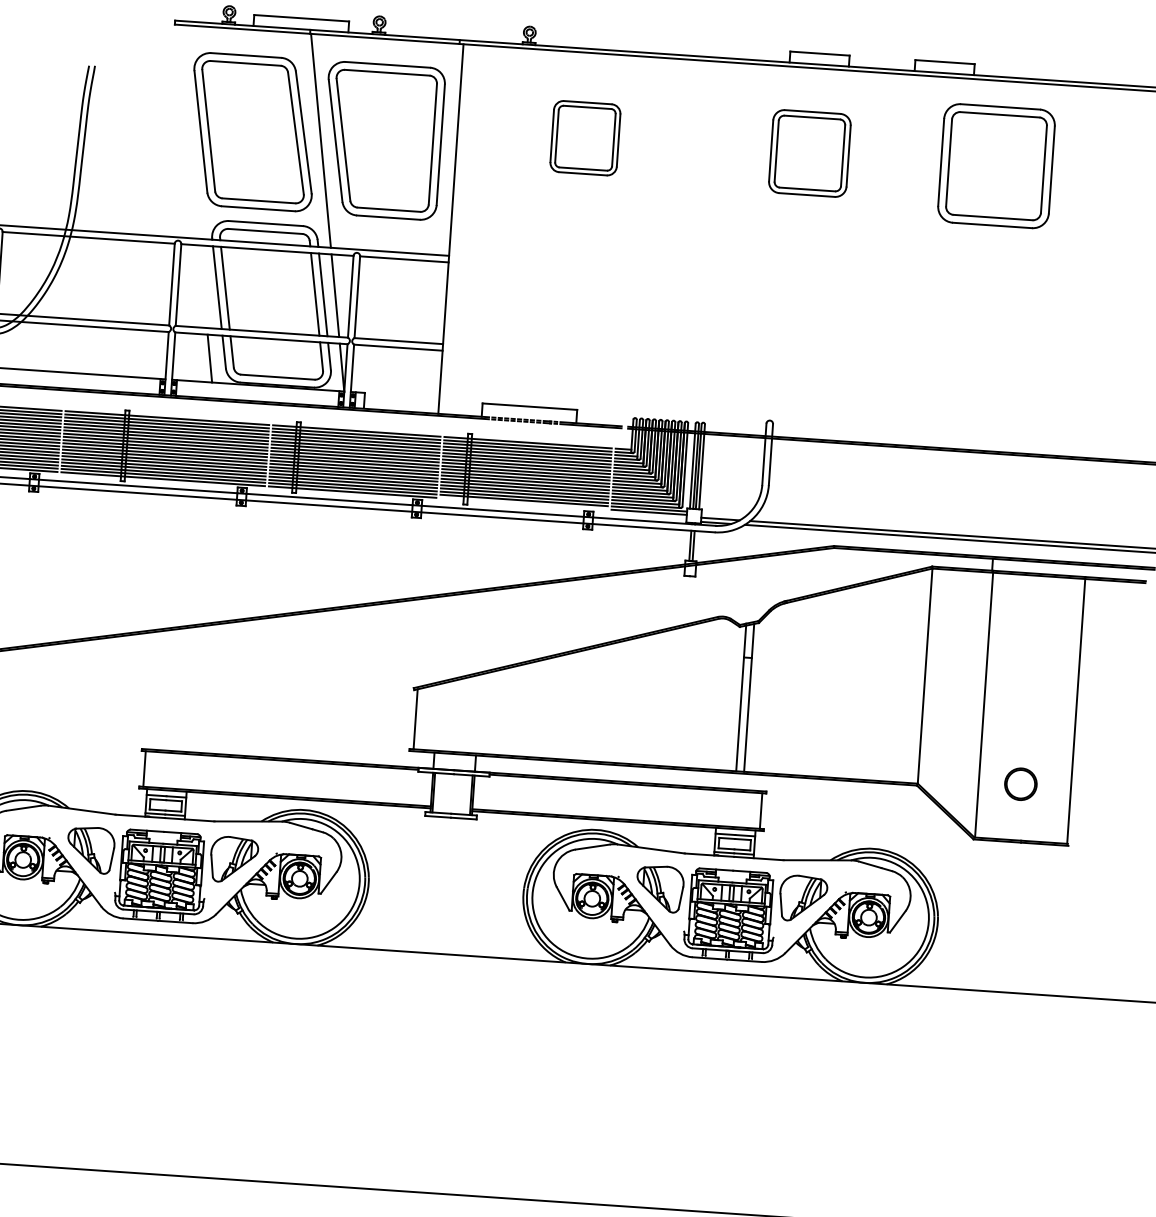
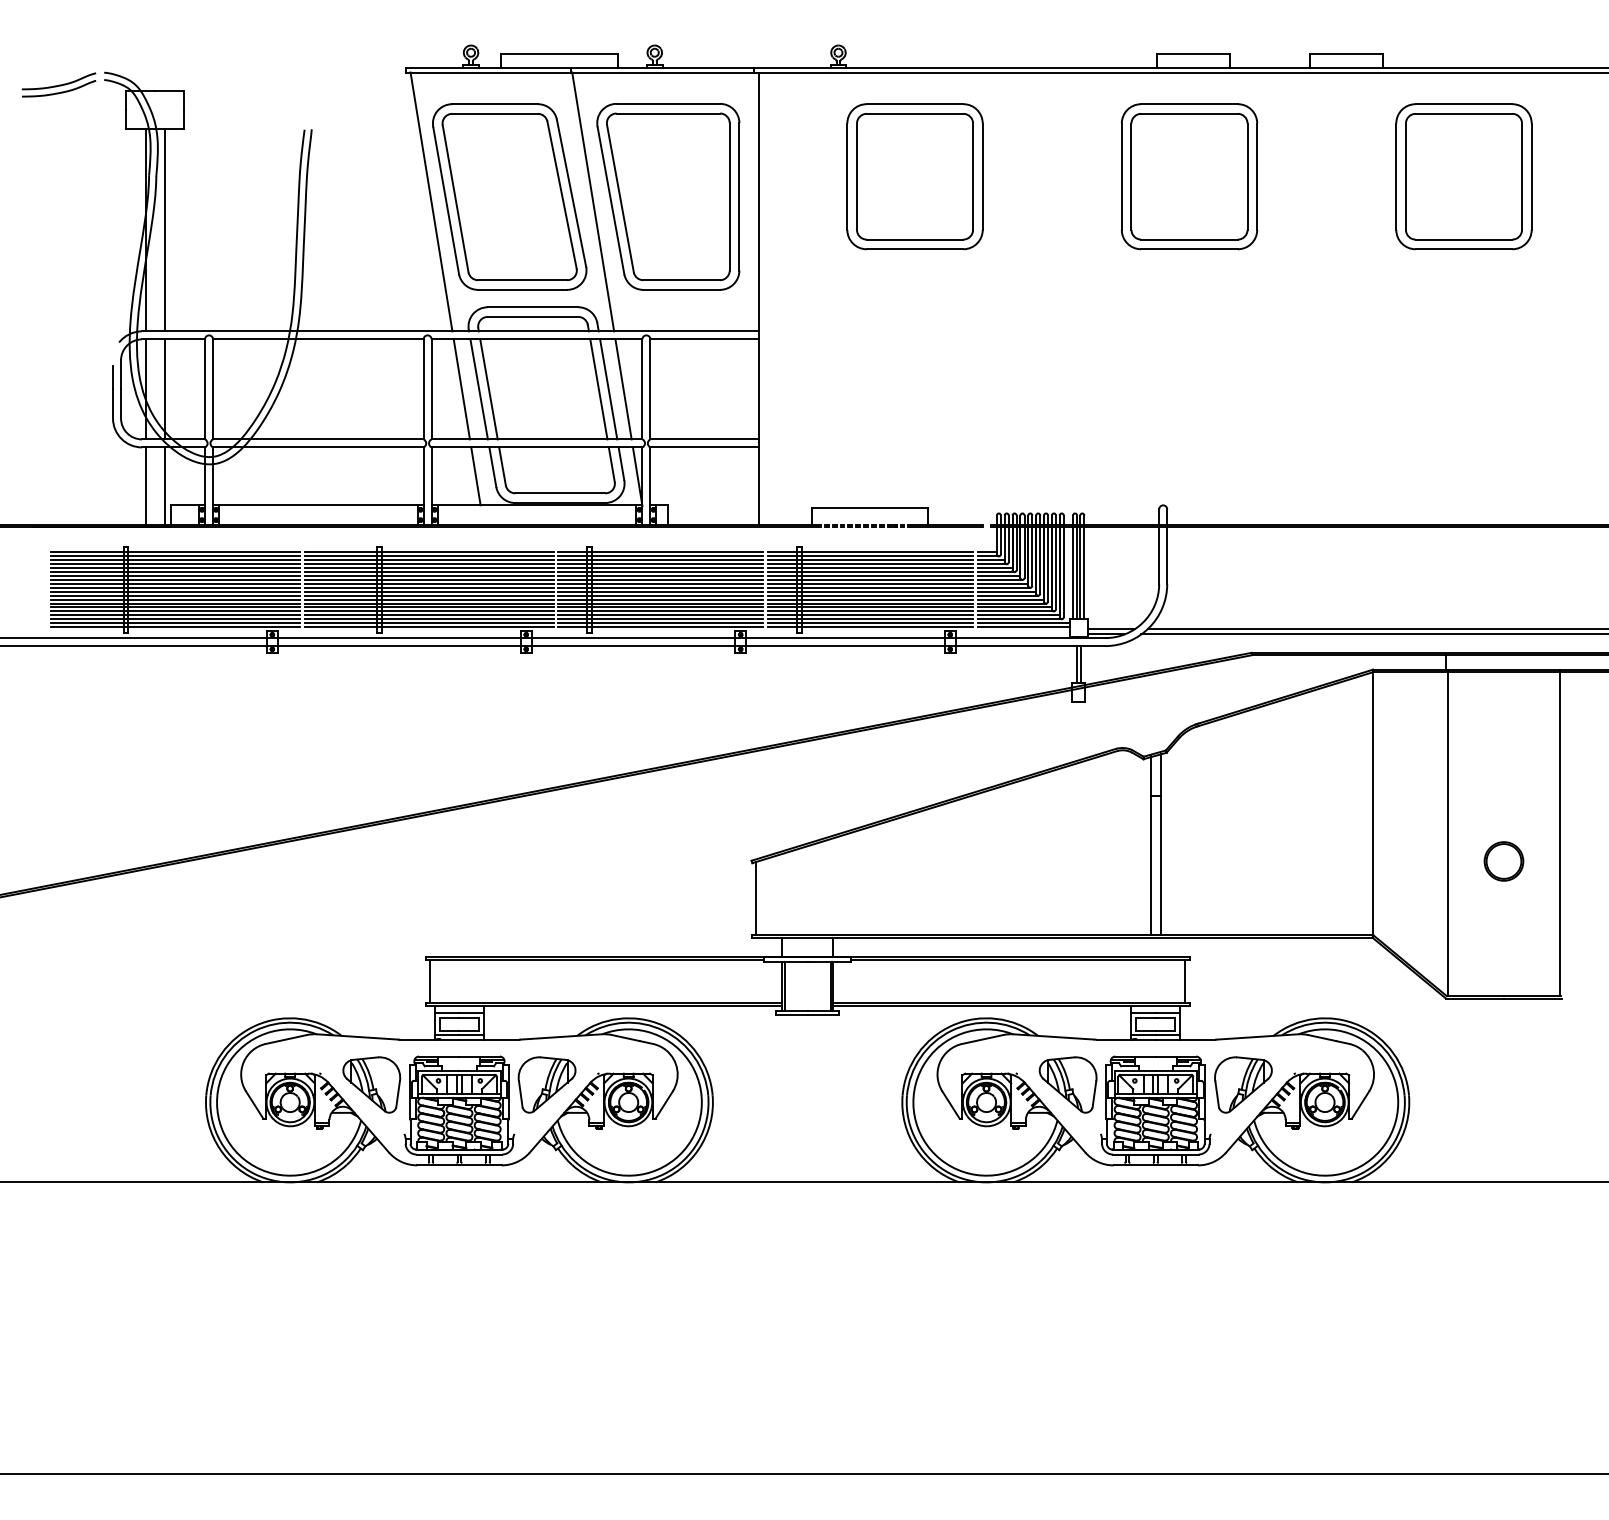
line: (188, 131) -> (431, 201), added
part: (585, 137) -> (914, 176), size x1.67
part: (809, 153) -> (1189, 176), size x1.43
part: (996, 165) -> (1463, 176), moved
line: (202, 286) -> (461, 389), added
line: (523, 504) -> (870, 627), added
part: (1020, 784) -> (1503, 861), moved

